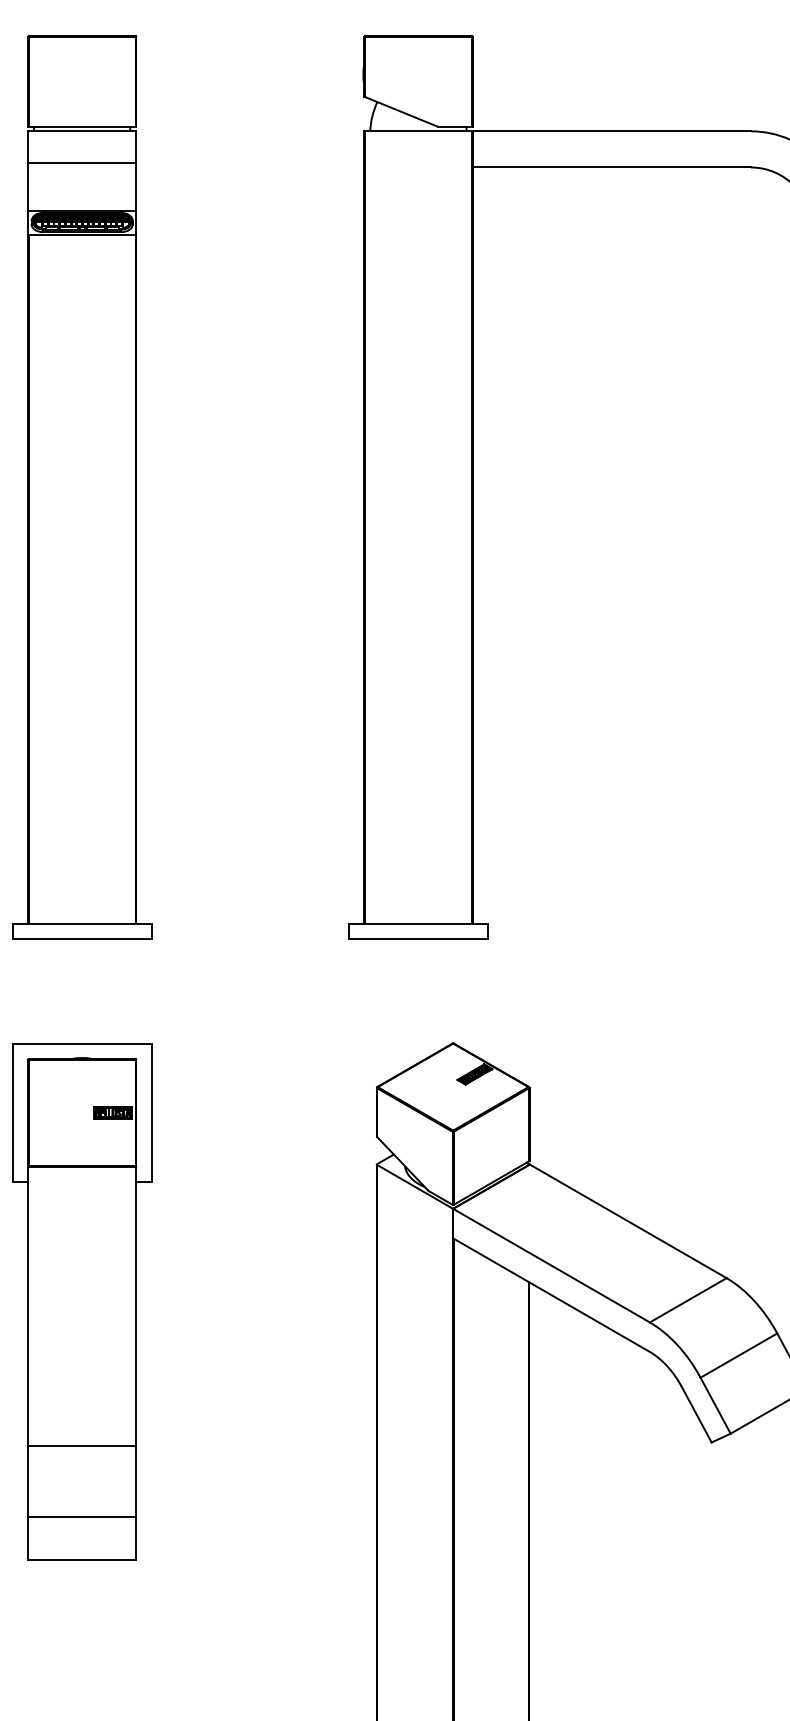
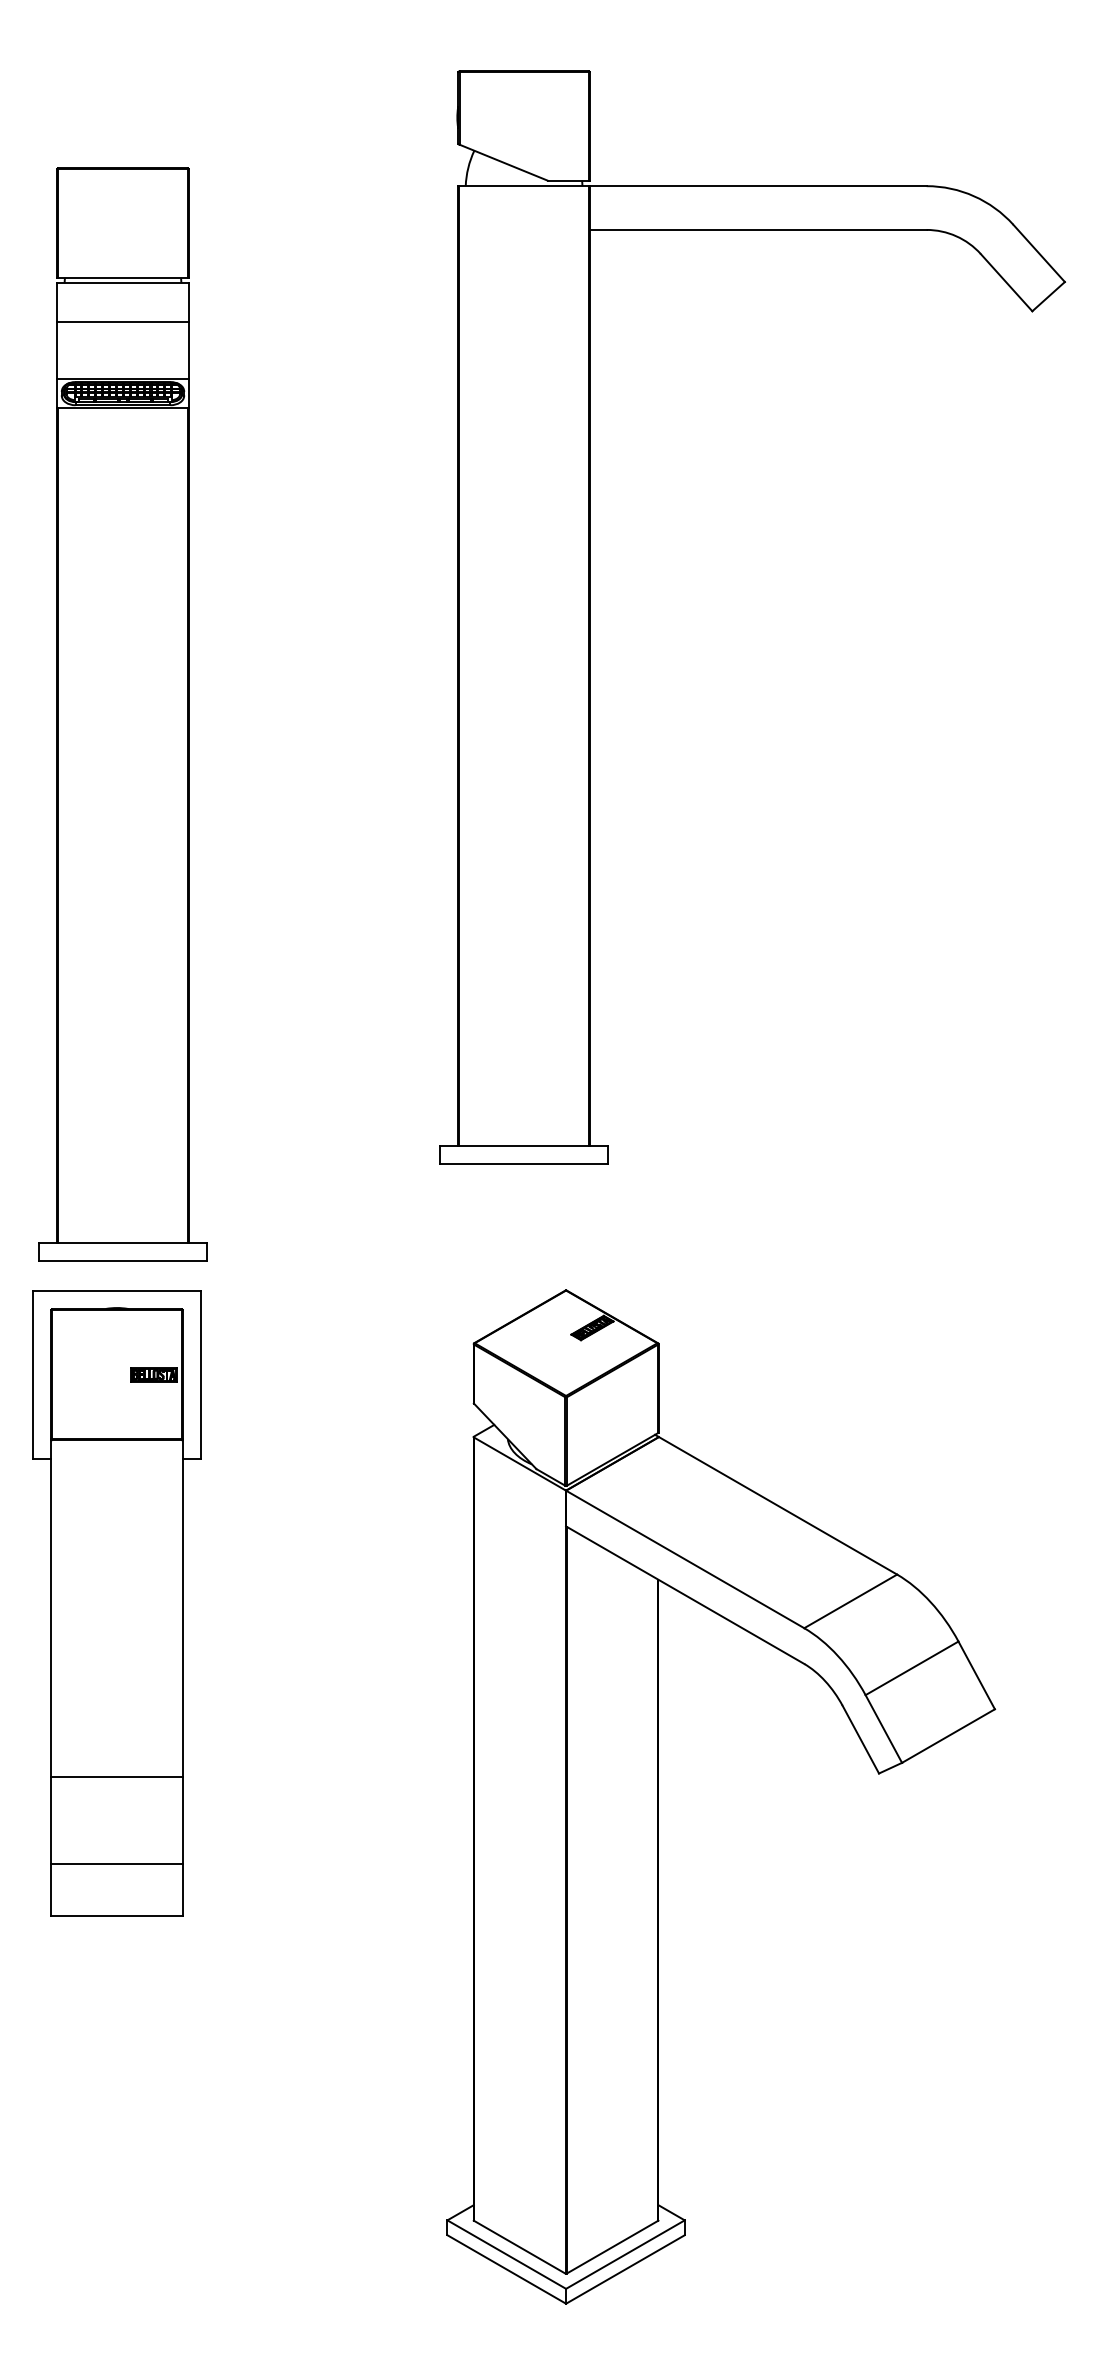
part: (81, 487) -> (122, 714), moved

